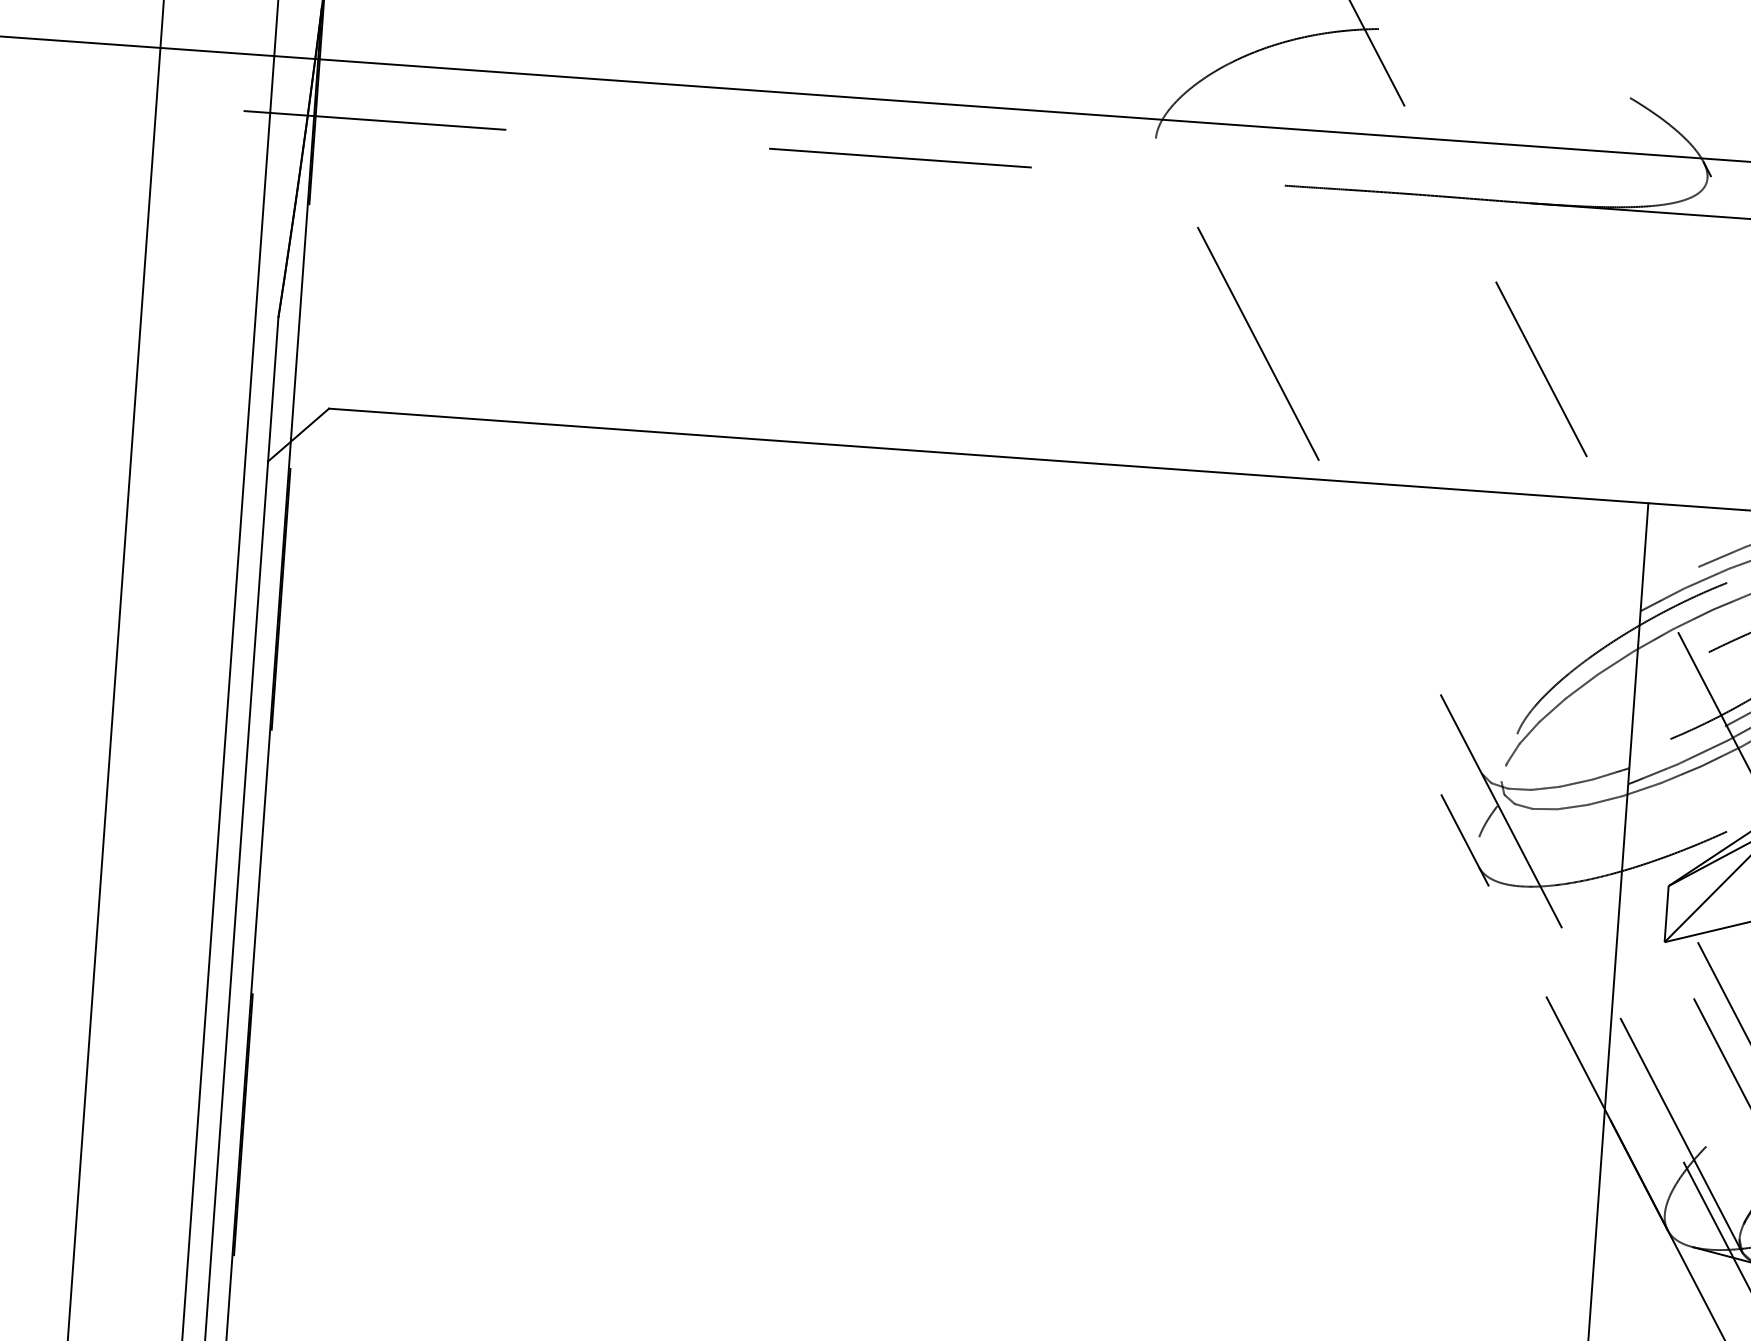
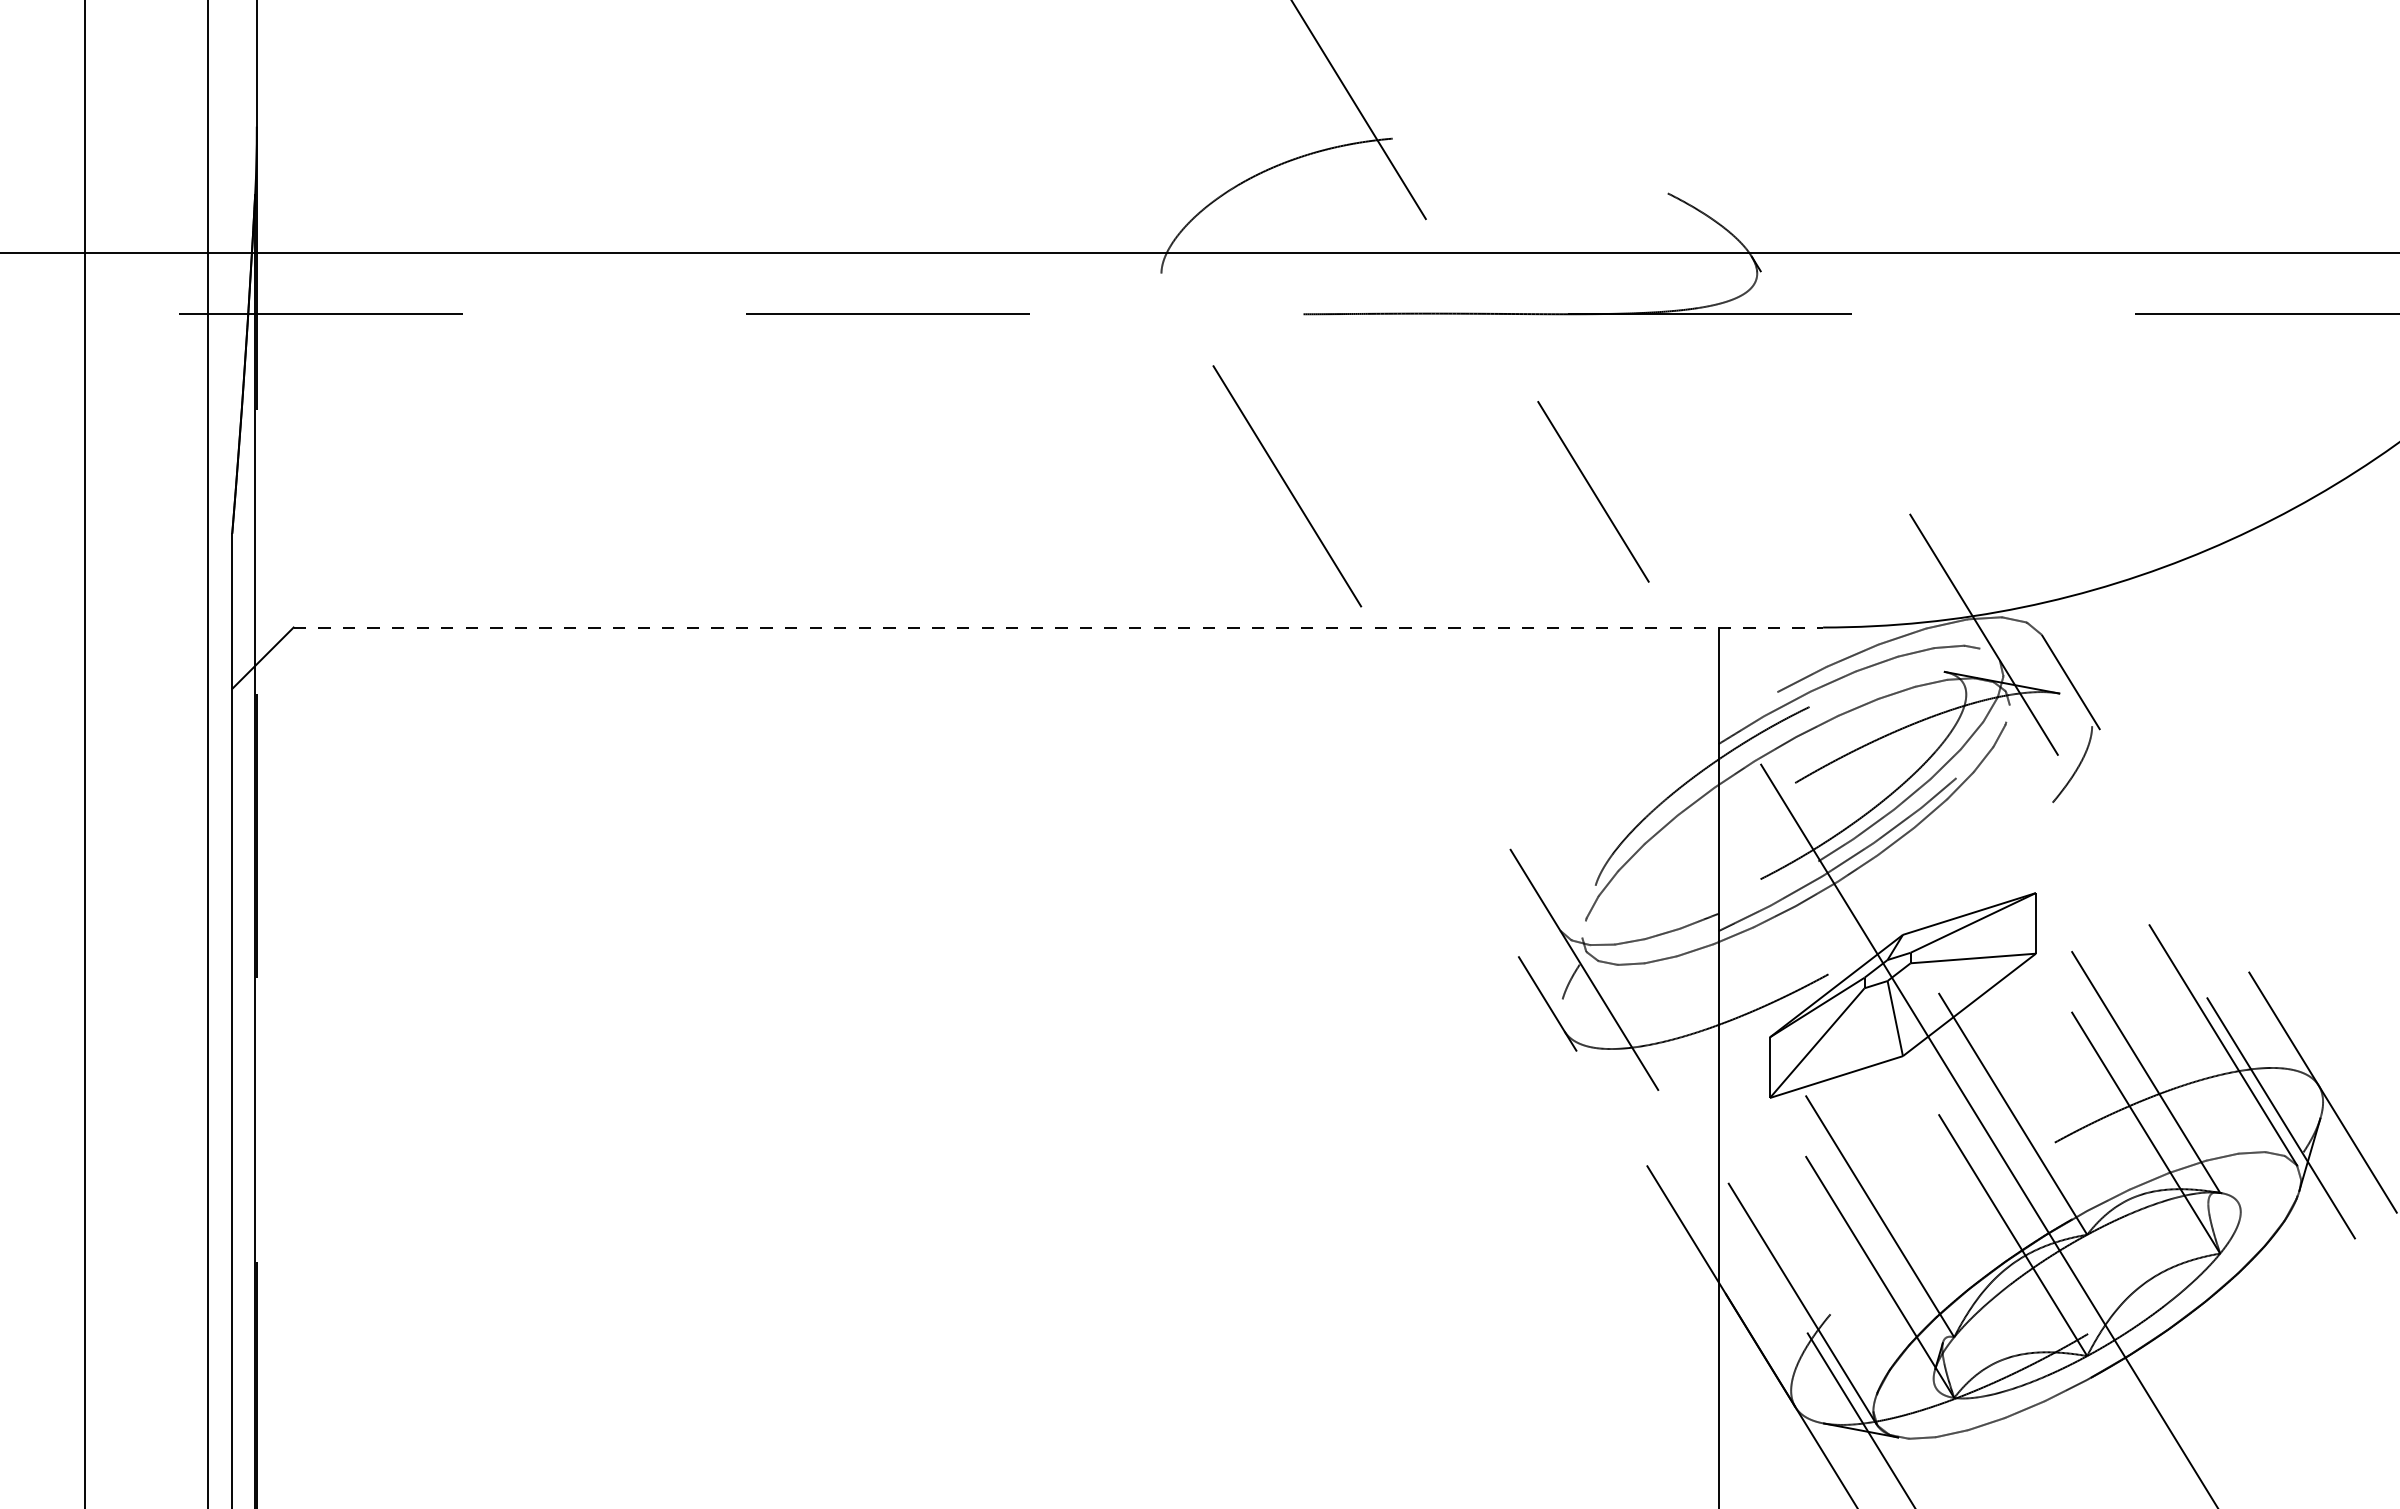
line: (1037, 459) -> (1058, 627), solid -> dashed

